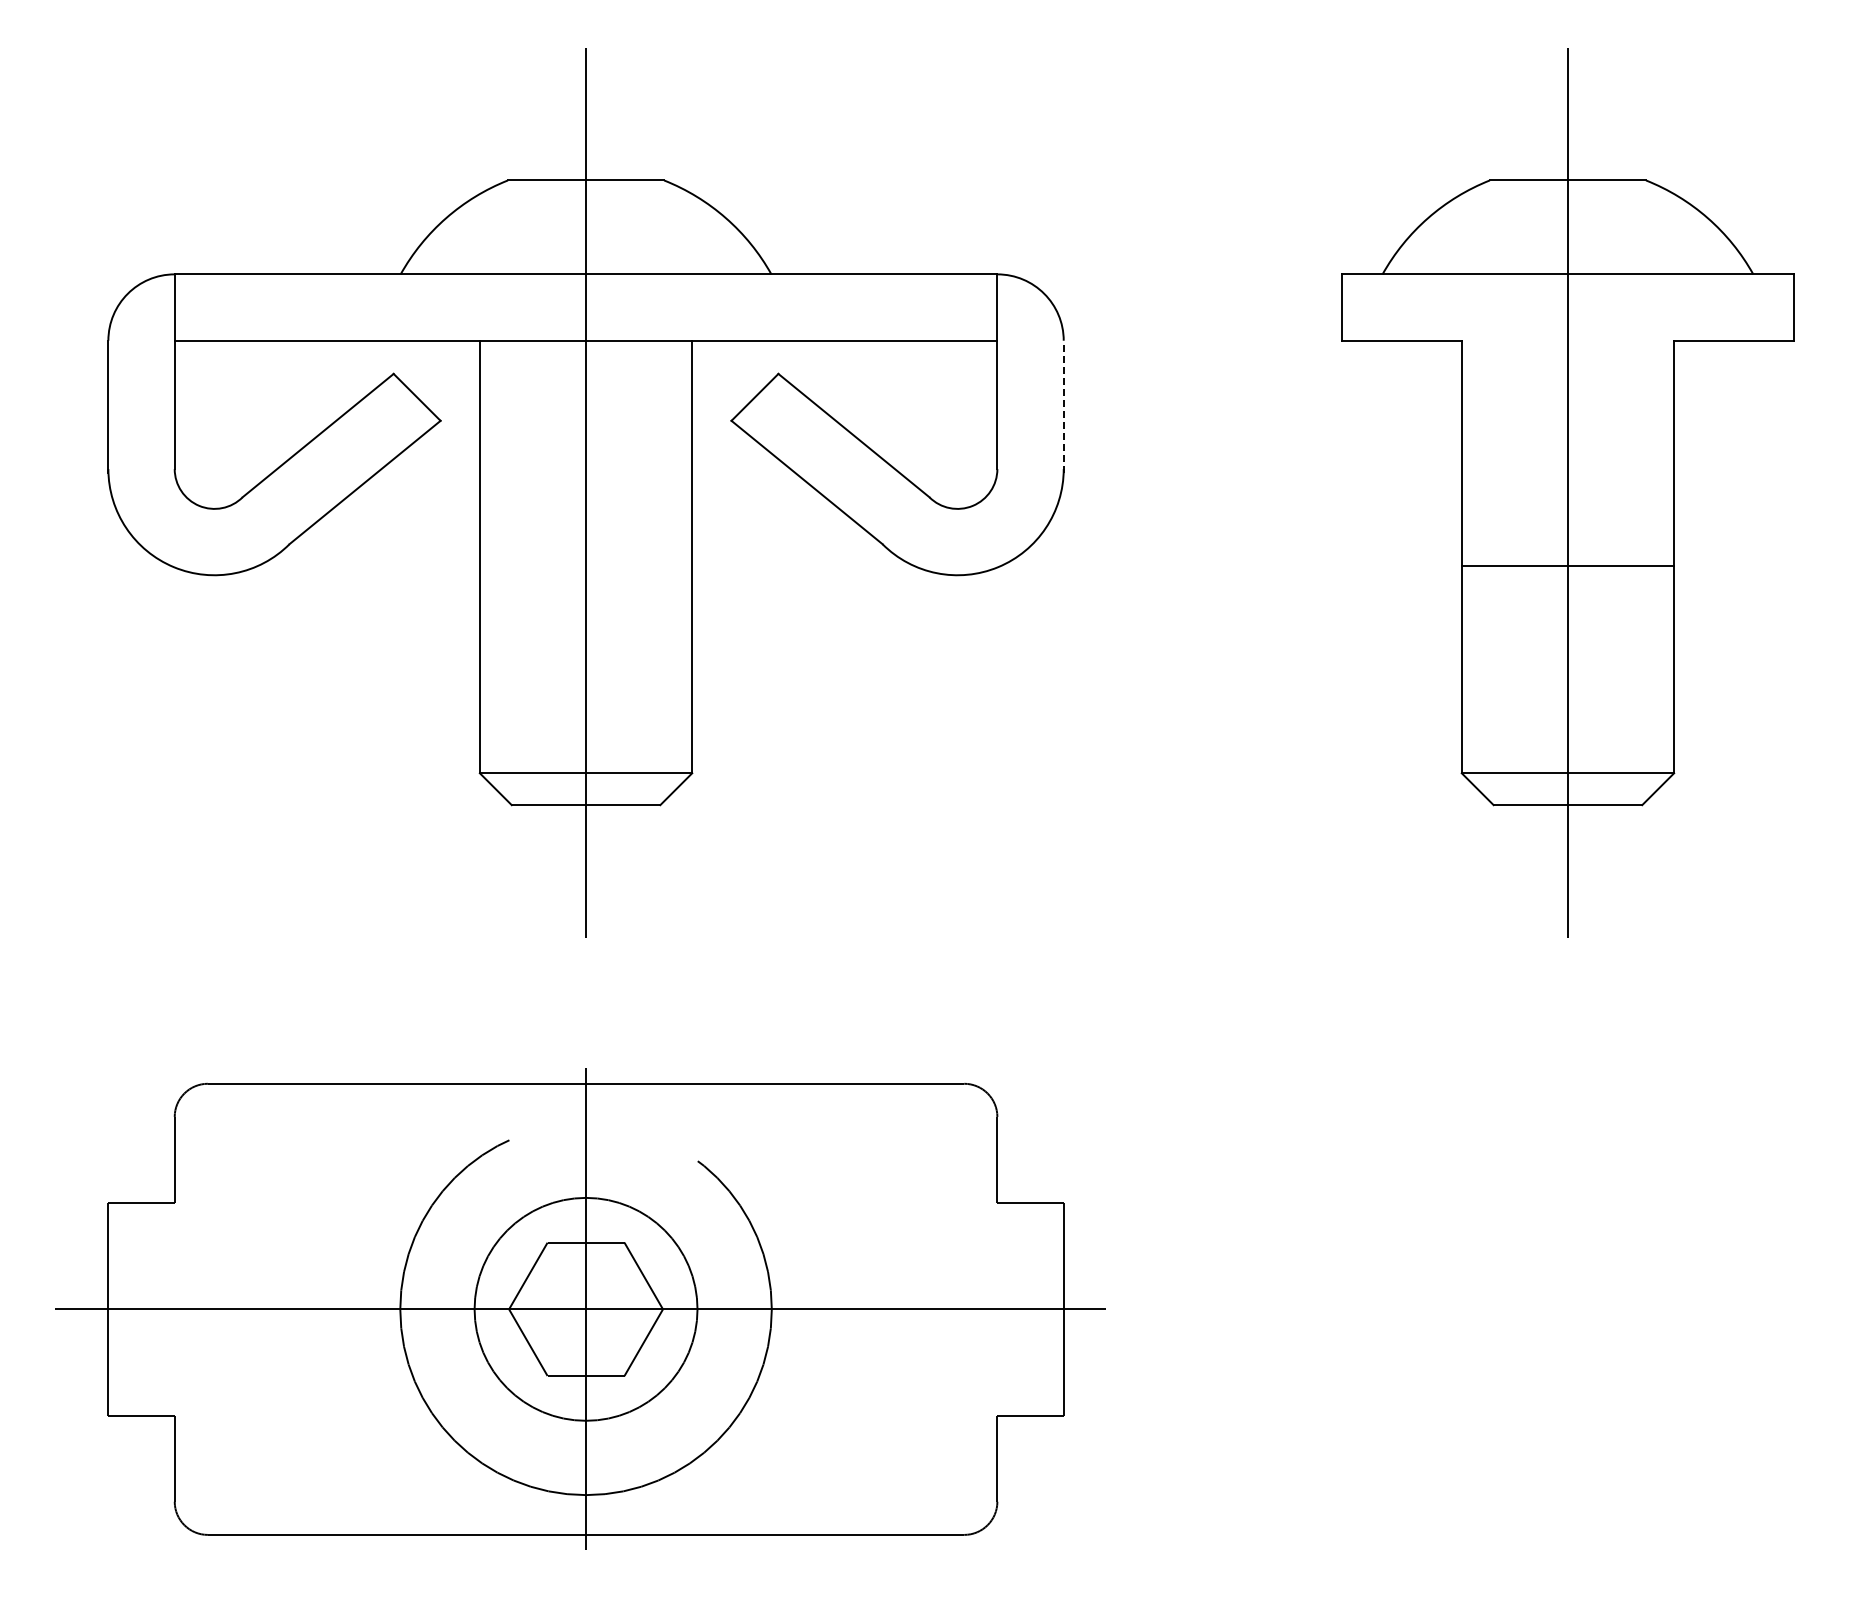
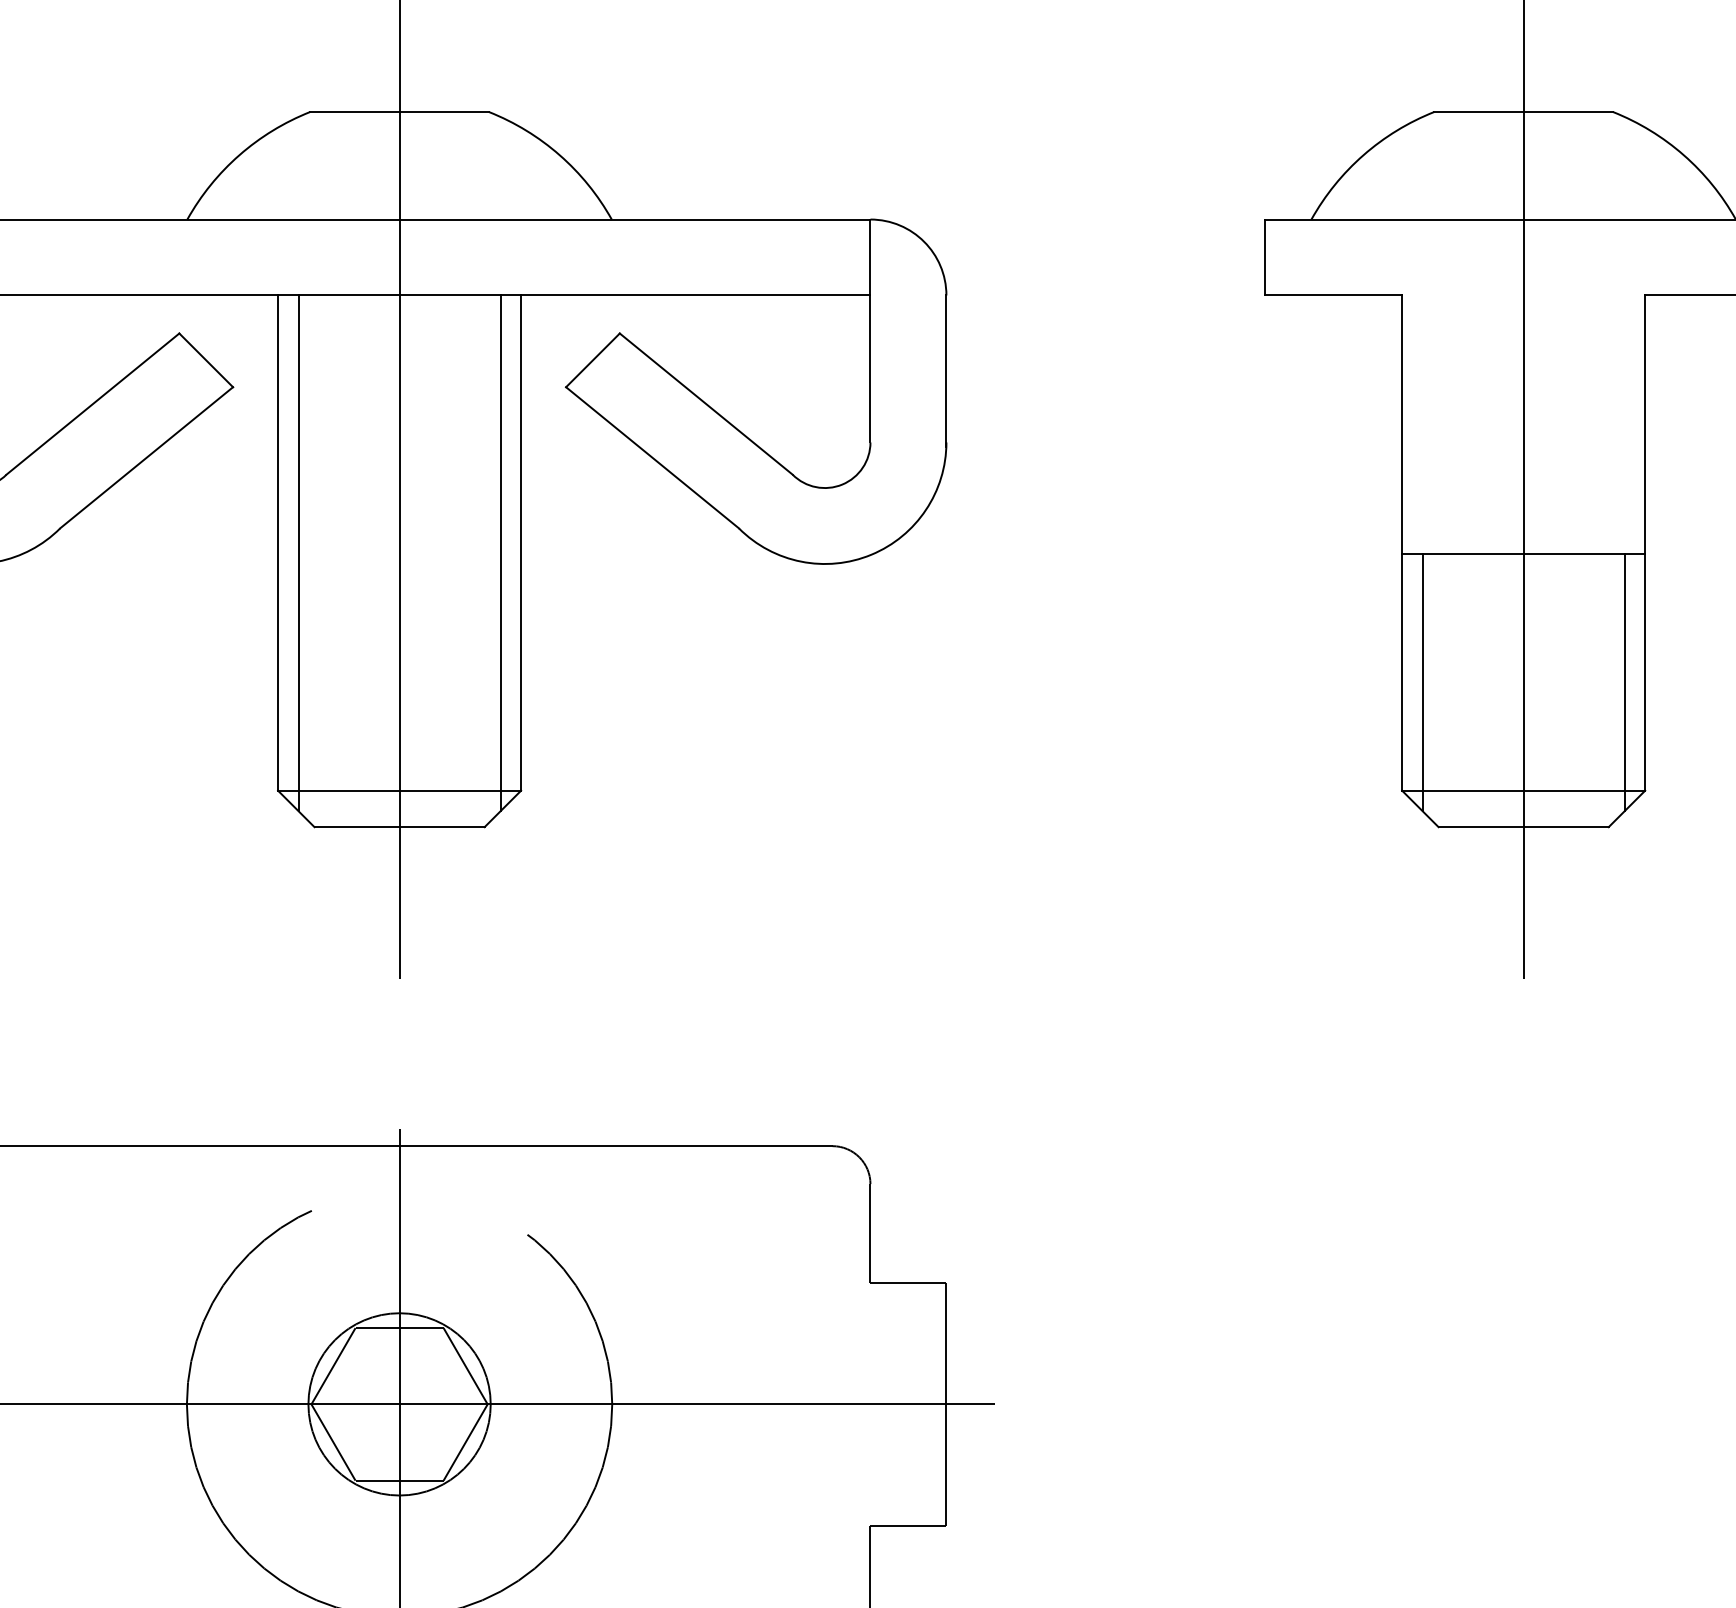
line: (1063, 406) -> (946, 370), dashed -> solid
line: (497, 565) -> (298, 552), added
line: (674, 565) -> (500, 552), added
line: (1479, 678) -> (1422, 682), added
line: (1656, 678) -> (1625, 682), added
circle: (585, 1308) -> (398, 1403), size x0.71

